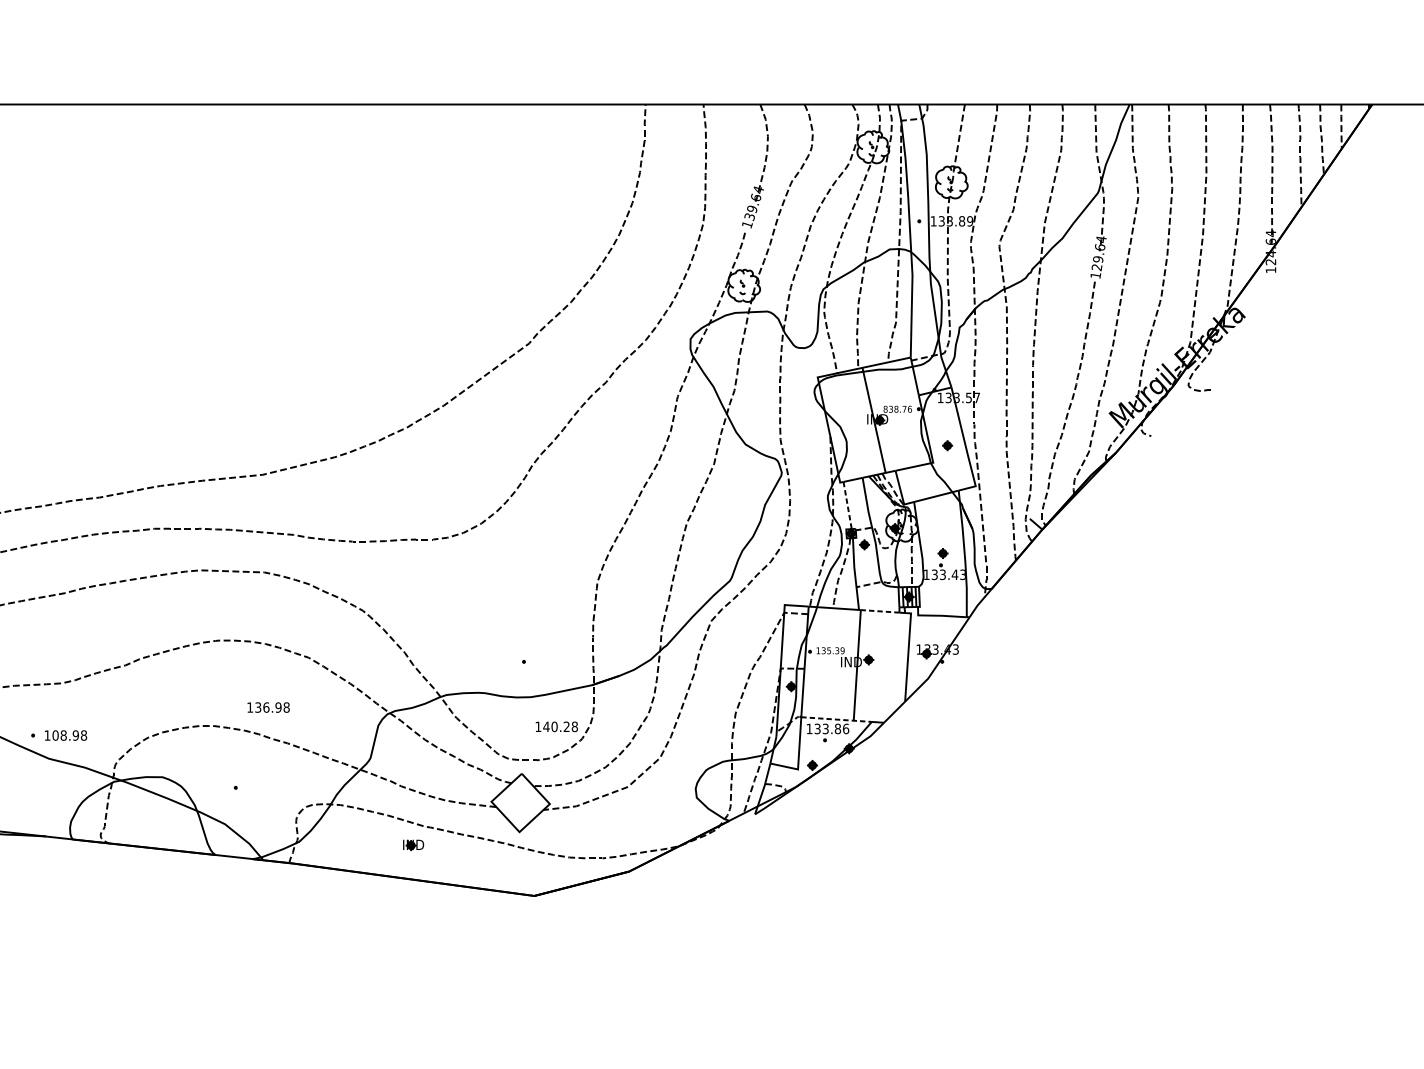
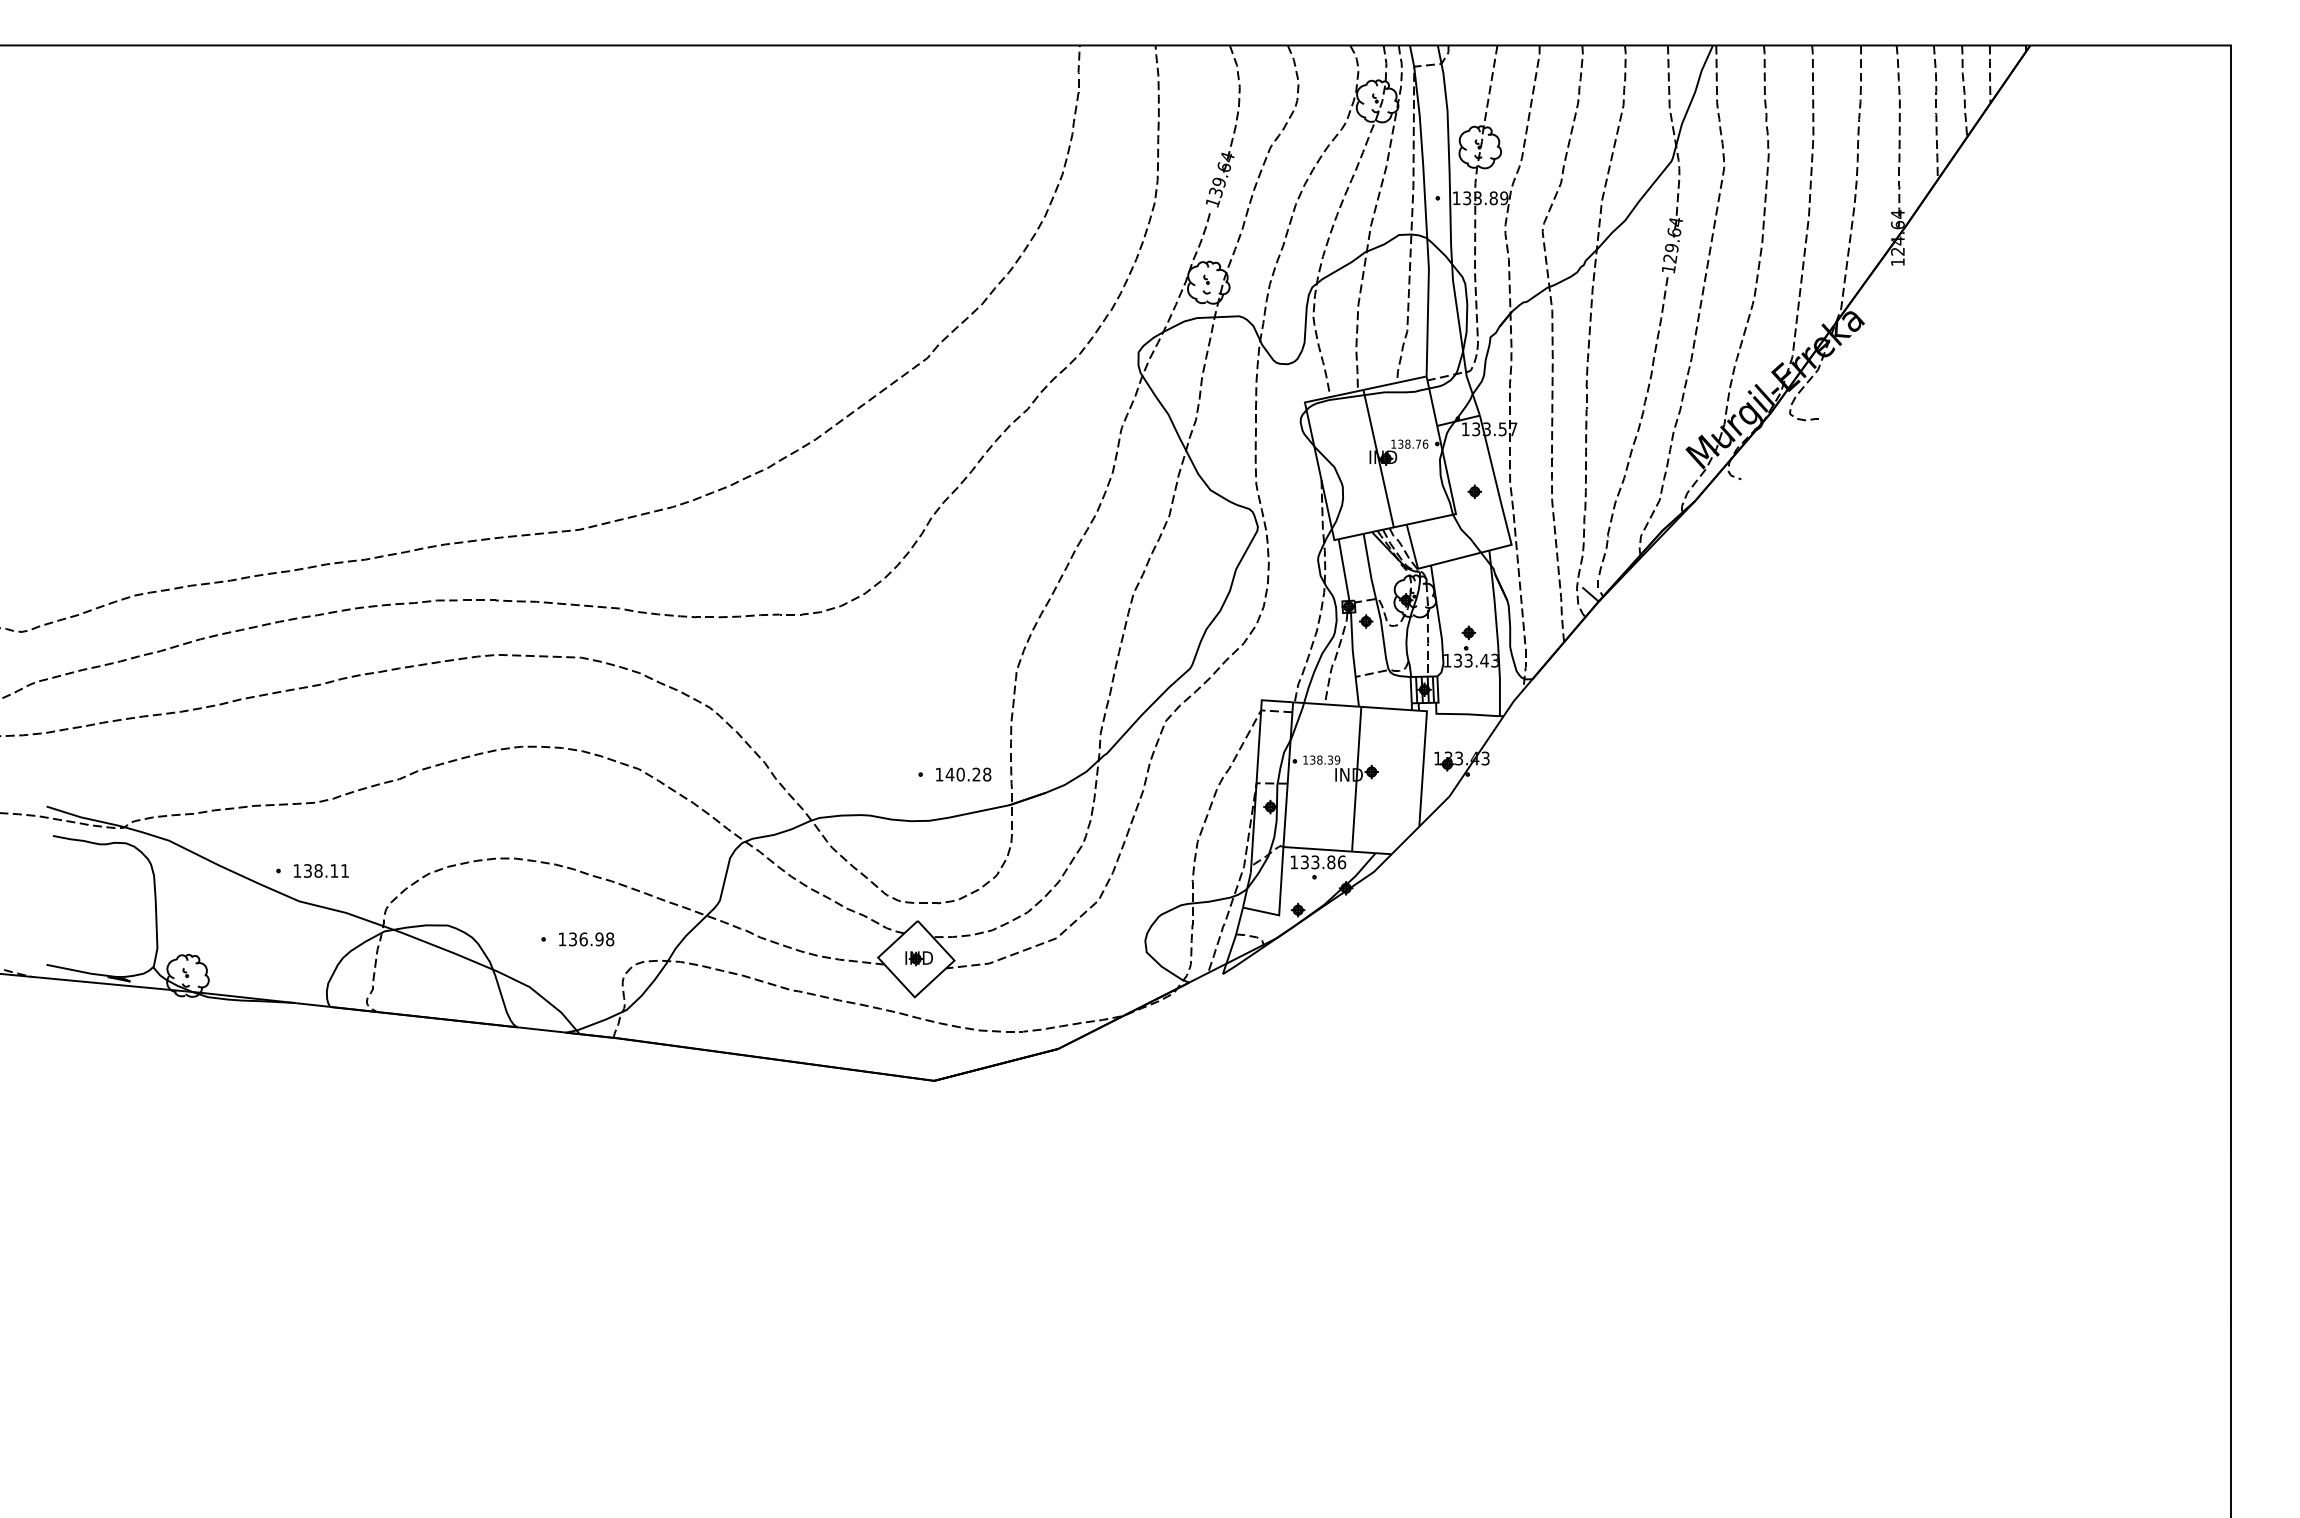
text: (885, 408) -> (1393, 443), 838.76 -> 138.76
line: (847, 505) -> (1344, 570), dashed -> solid
line: (880, 611) -> (1386, 708), dashed -> solid
text: (828, 650) -> (1319, 759), 135.39 -> 138.39
text: (268, 707) -> (586, 939), moved
line: (837, 719) -> (1330, 850), dashed -> solid
text: (556, 726) -> (963, 774), moved
text: (69, 735) -> (326, 870), 108.98 -> 138.11
part: (413, 845) -> (918, 958), moved

